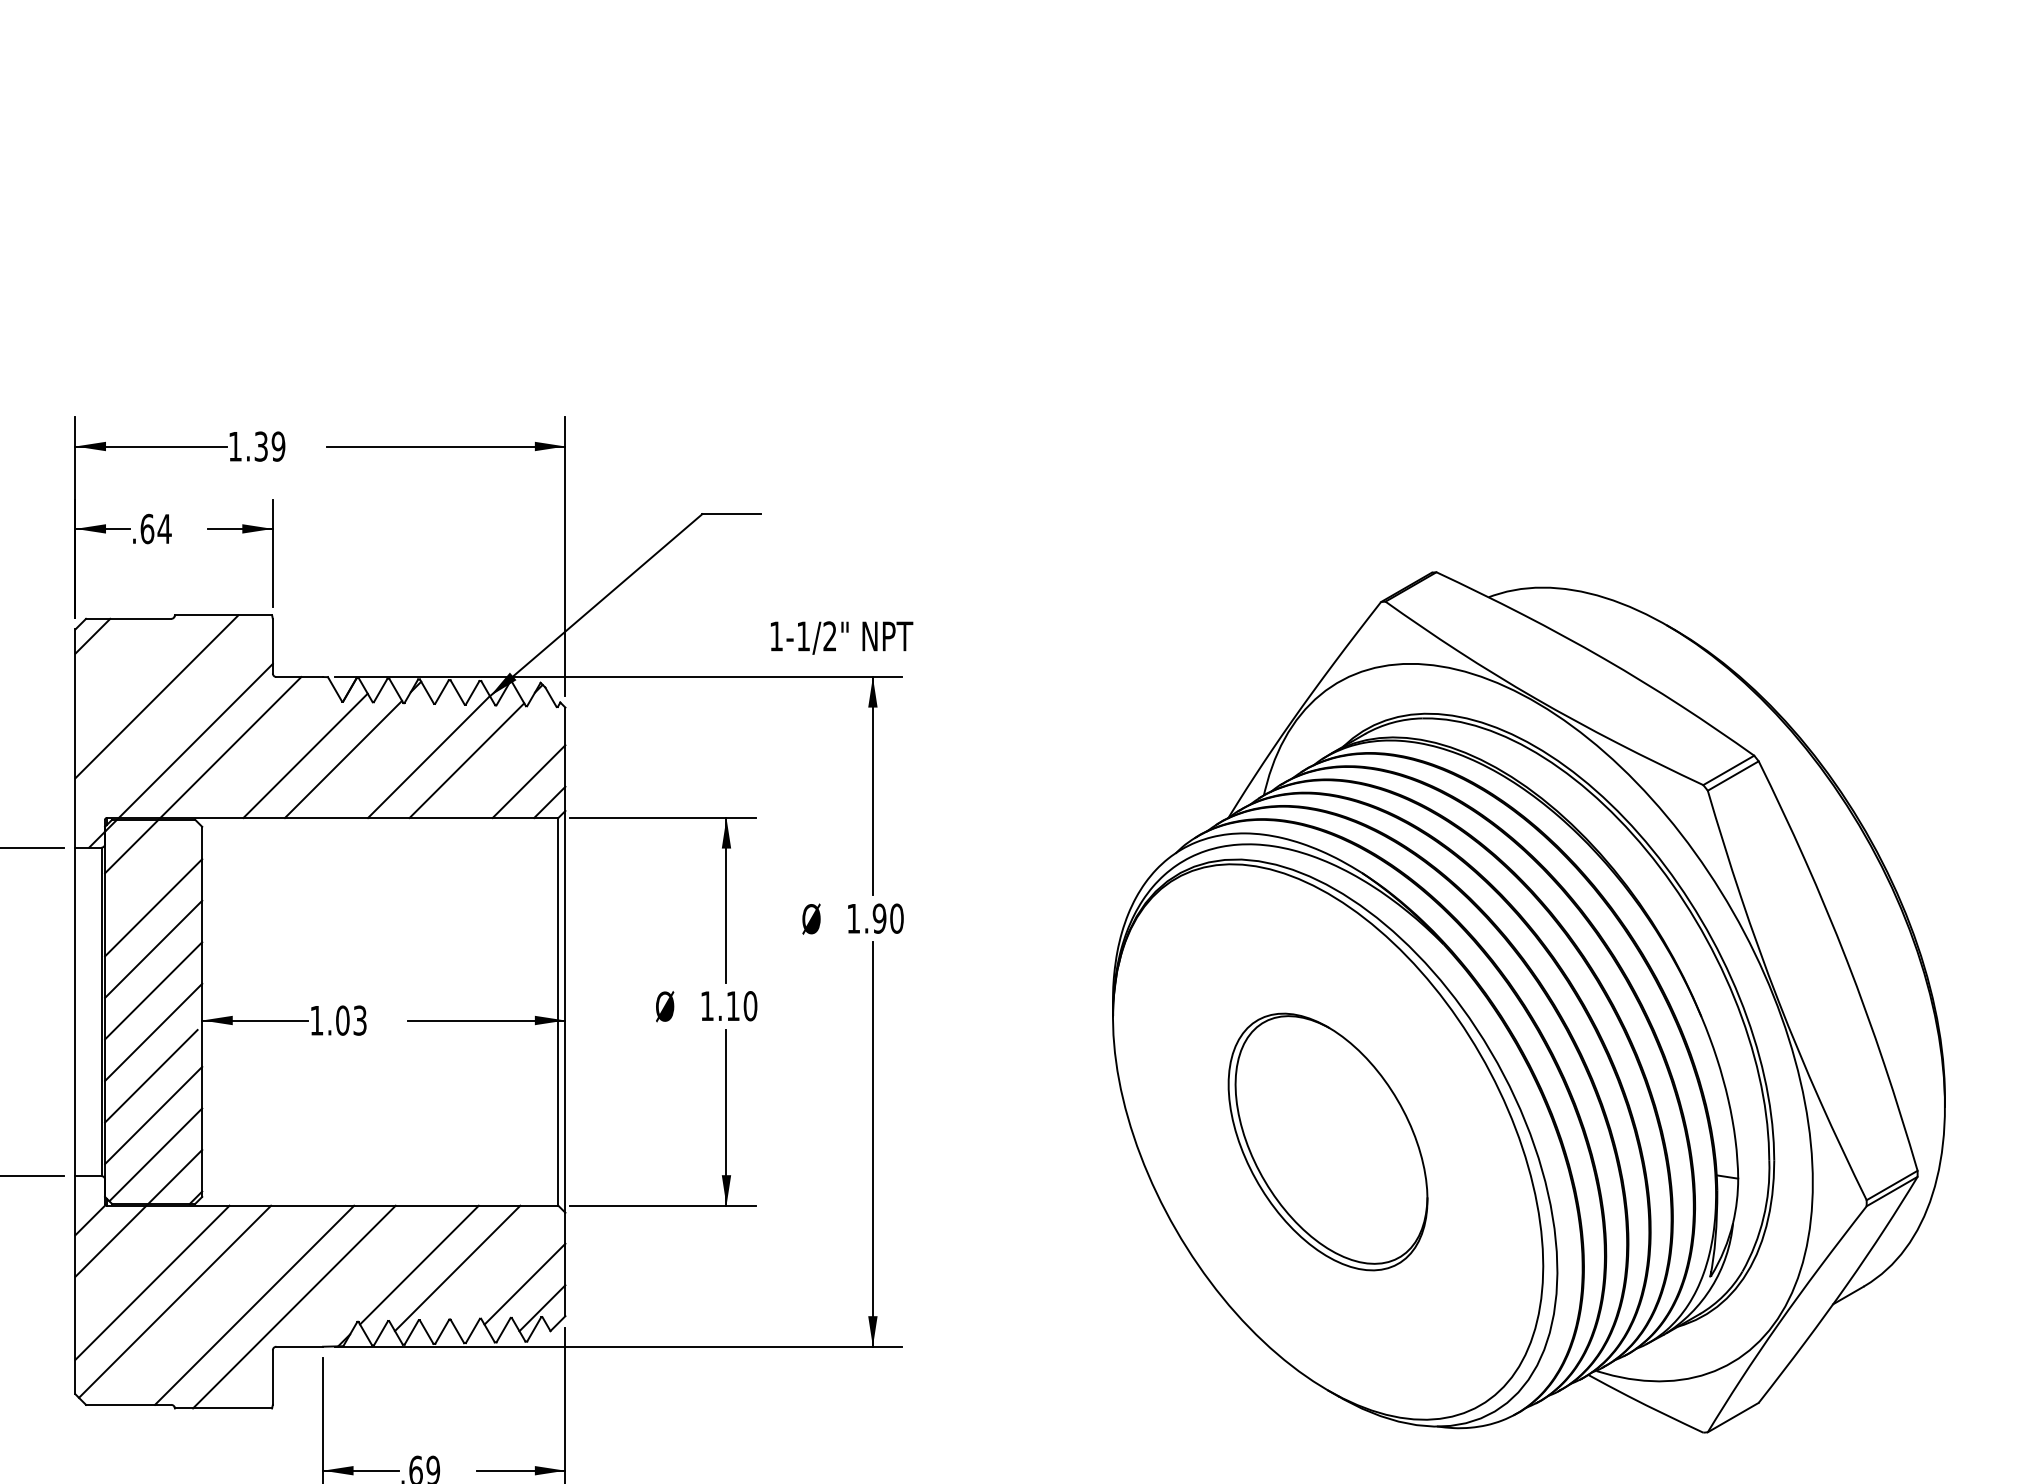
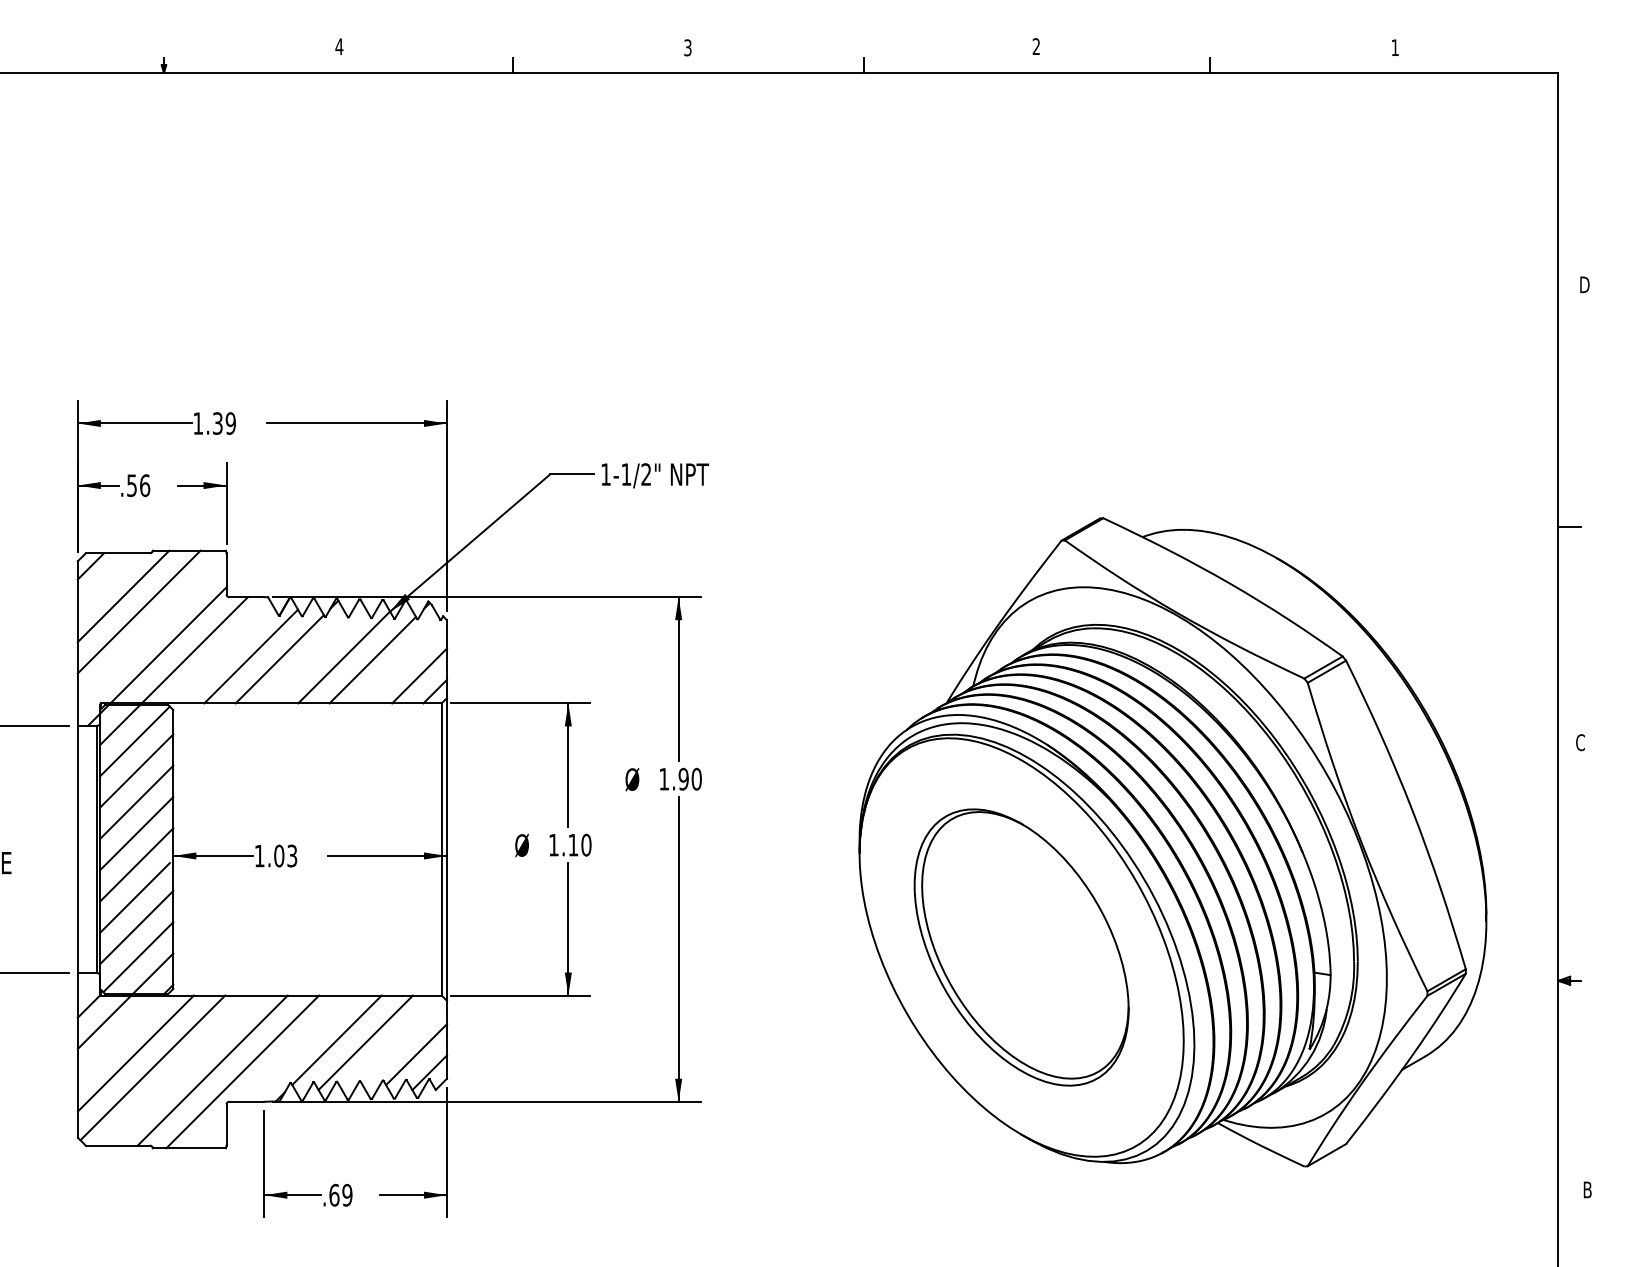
text: (155, 528) -> (138, 485), .64 -> .56
text: (842, 637) -> (655, 475), moved
line: (136, 676) -> (123, 596), added
line: (150, 868) -> (134, 741), added
part: (1327, 1141) -> (1021, 947), size x1.43

